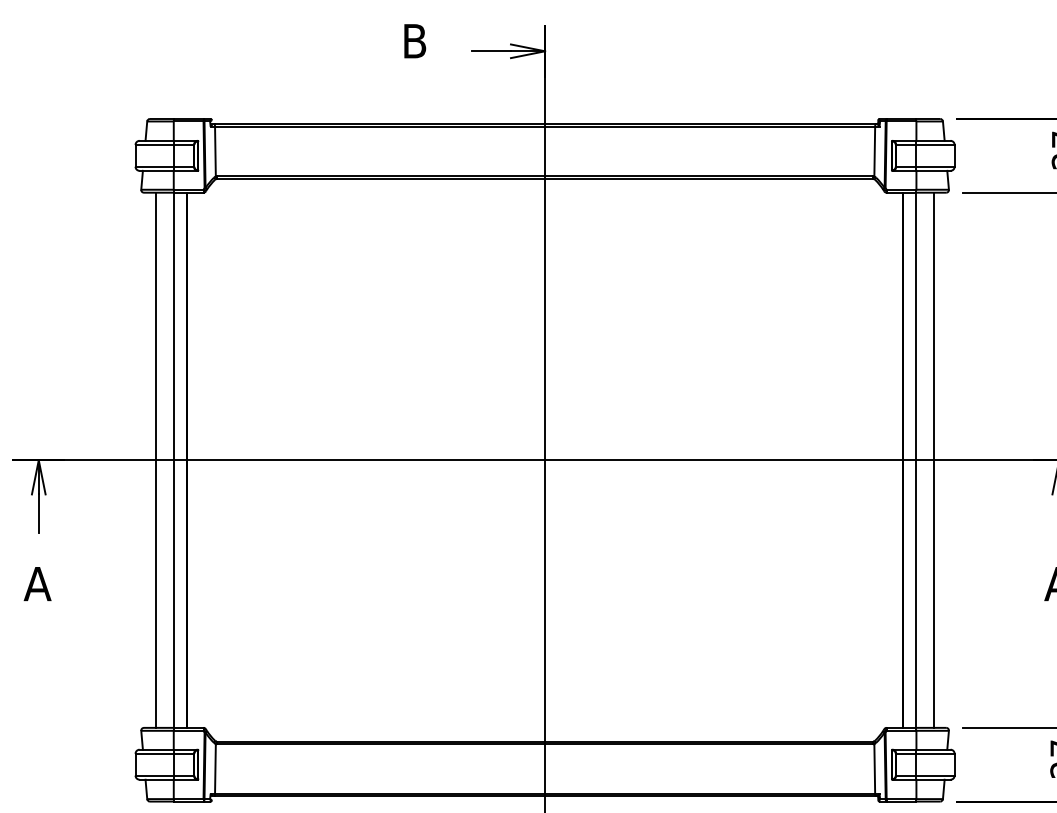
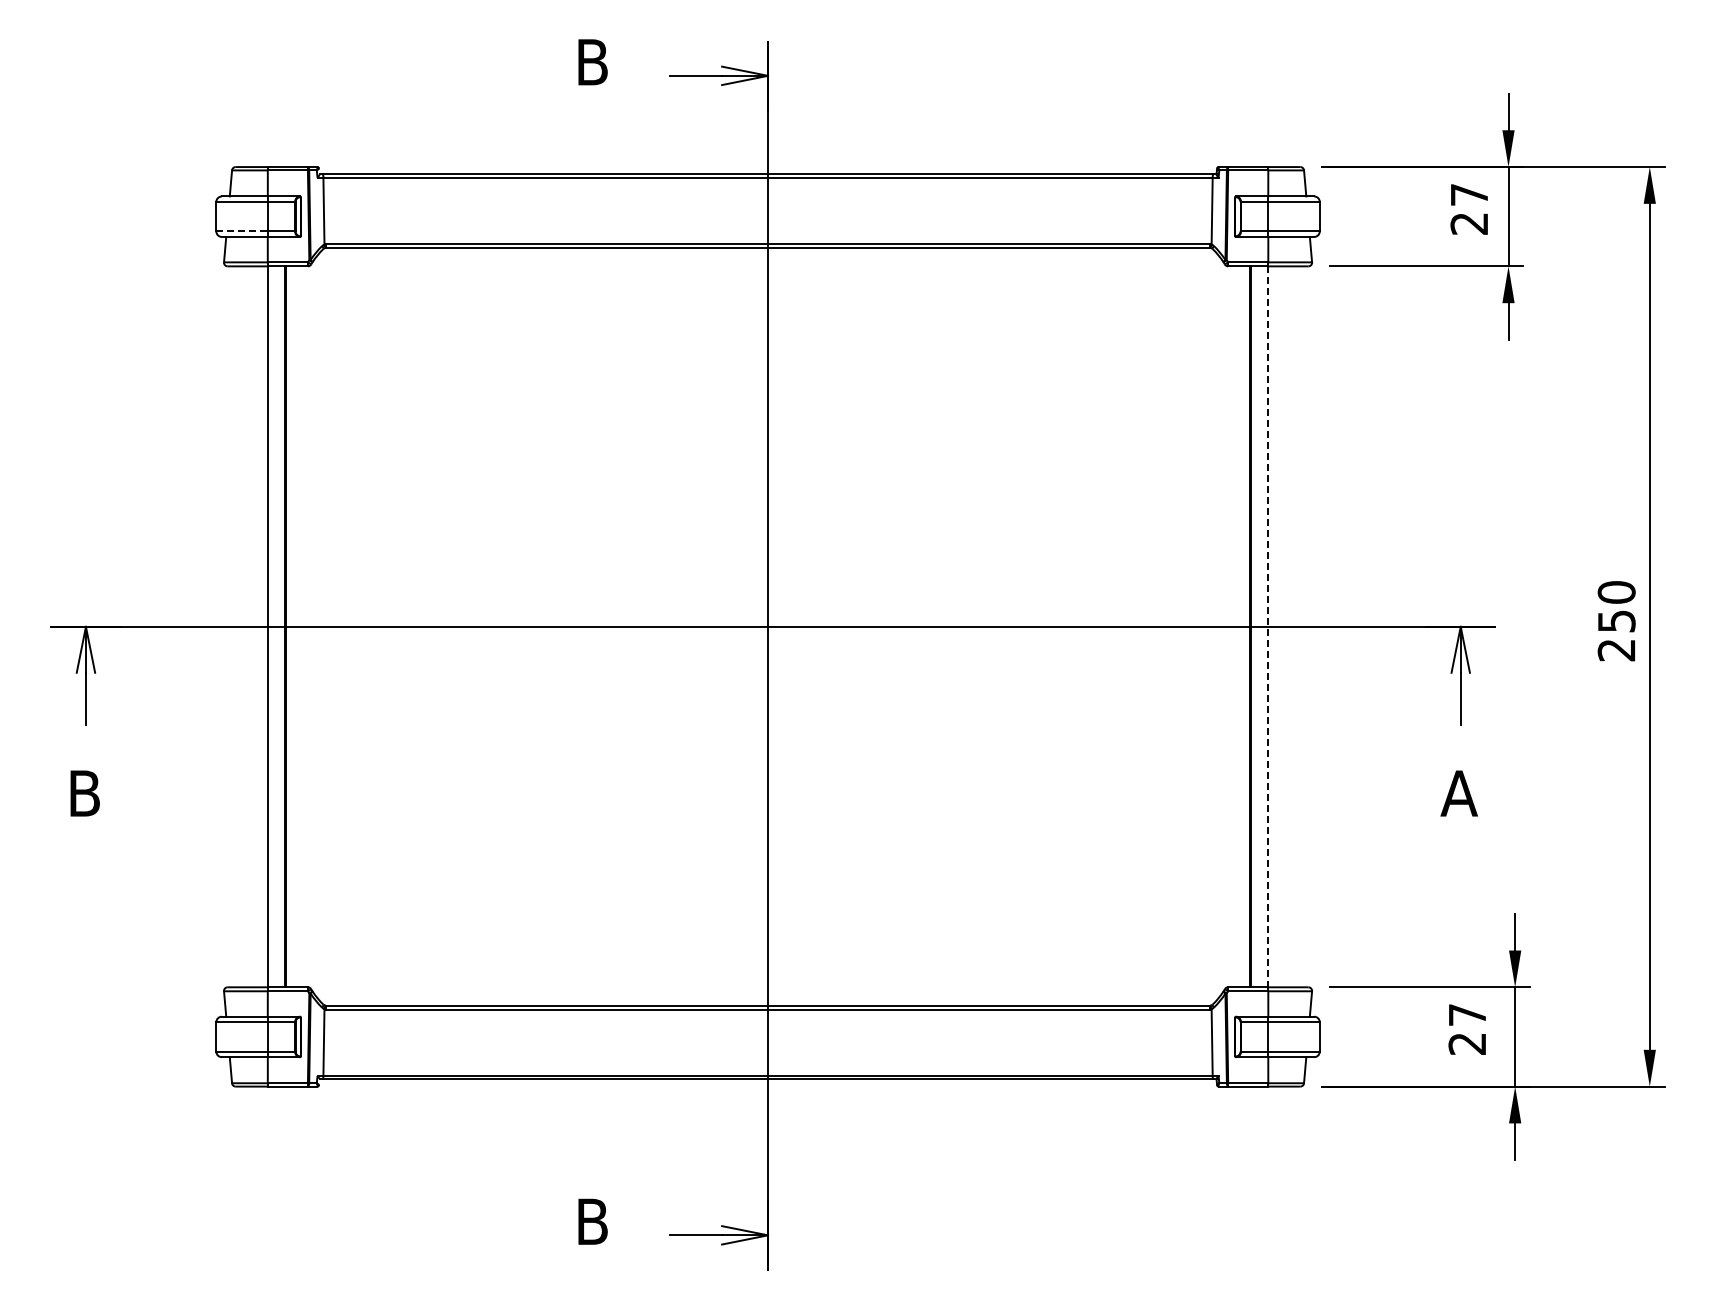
line: (154, 166) -> (242, 231), solid -> dashed
line: (155, 460) -> (243, 626), removed
line: (916, 460) -> (1268, 627), solid -> dashed
line: (934, 460) -> (1292, 626), removed
text: (37, 584) -> (84, 793), A -> B

